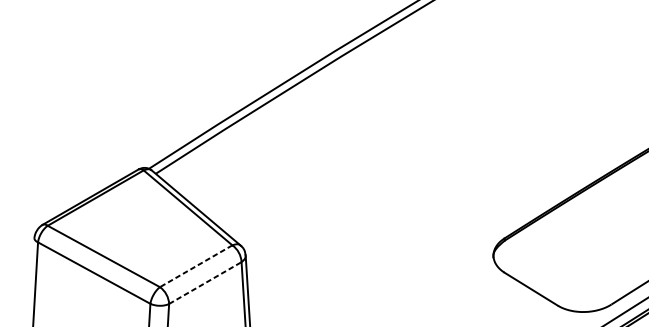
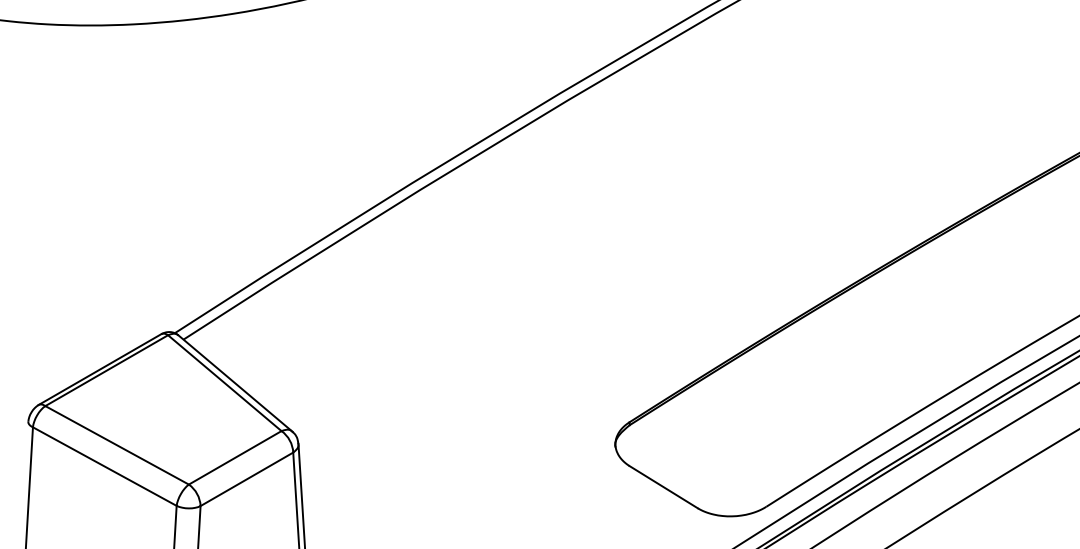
line: (195, 266) -> (234, 458), dashed -> solid
line: (205, 283) -> (247, 479), dashed -> solid

